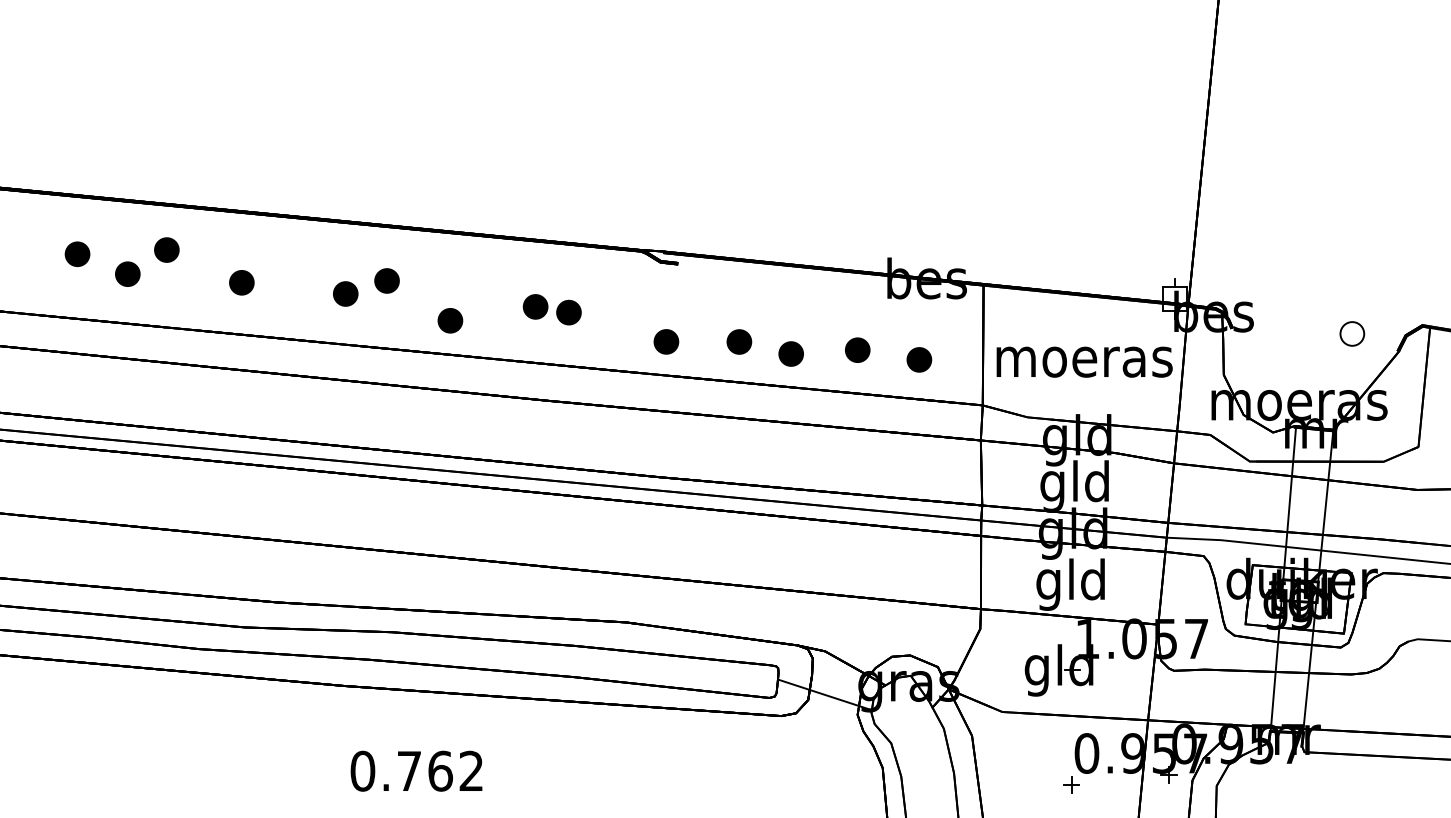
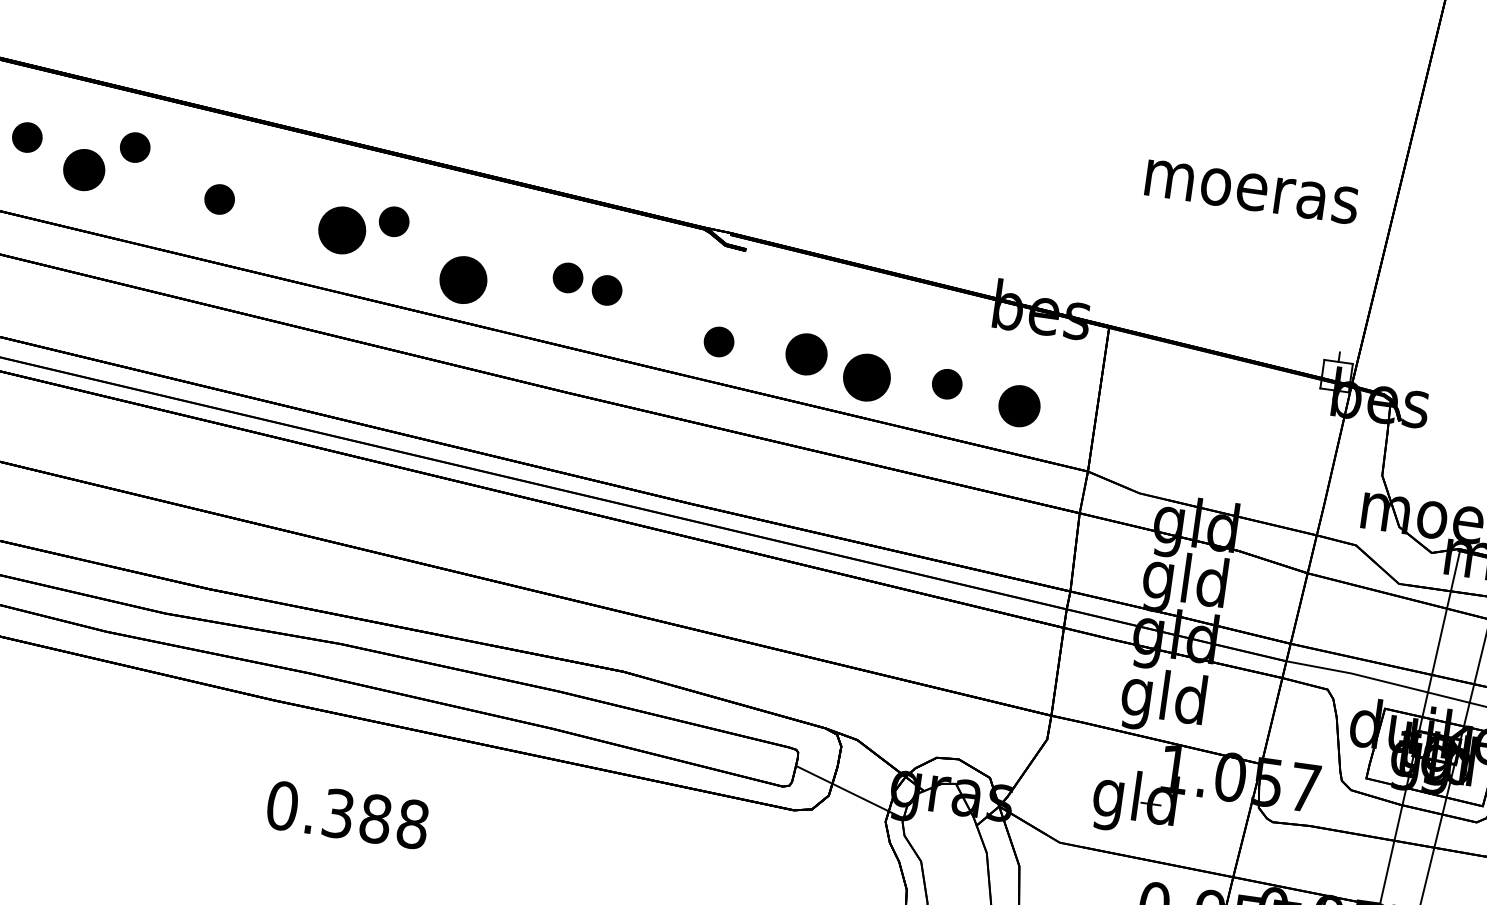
part: (127, 273) -> (84, 169), size x1.4
part: (345, 293) -> (342, 229), size x1.6
part: (450, 320) -> (463, 279), size x1.6
part: (739, 341) -> (806, 353), size x1.4
part: (790, 353) -> (866, 376), size x1.6
part: (919, 359) -> (1019, 405), size x1.4
text: (1084, 361) -> (1251, 191), moved
text: (440, 770) -> (375, 818), 0.762 -> 0.388

